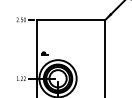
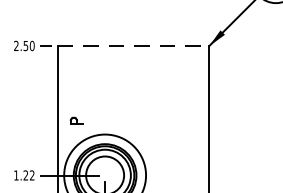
line: (71, 19) -> (134, 45), solid -> dashed

